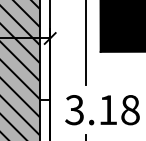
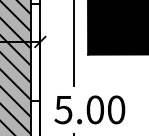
text: (103, 109) -> (90, 109), 3.18 -> 5.00

